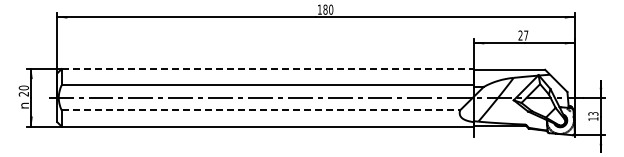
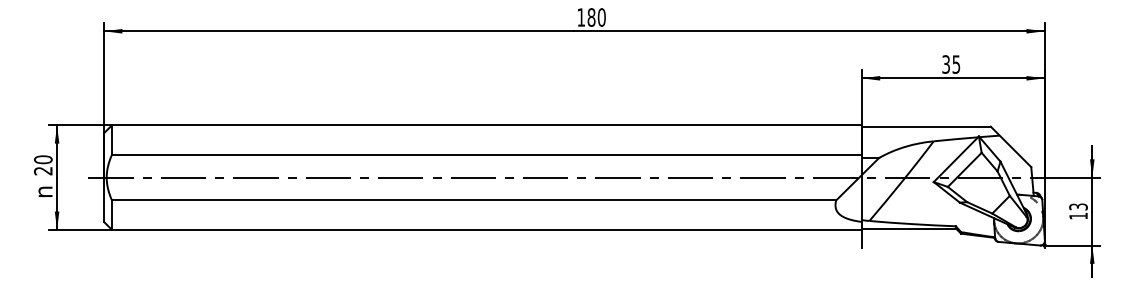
text: (523, 35) -> (951, 64), 27 -> 35
line: (268, 69) -> (487, 126), dashed -> solid
line: (261, 110) -> (475, 200), dashed -> solid

